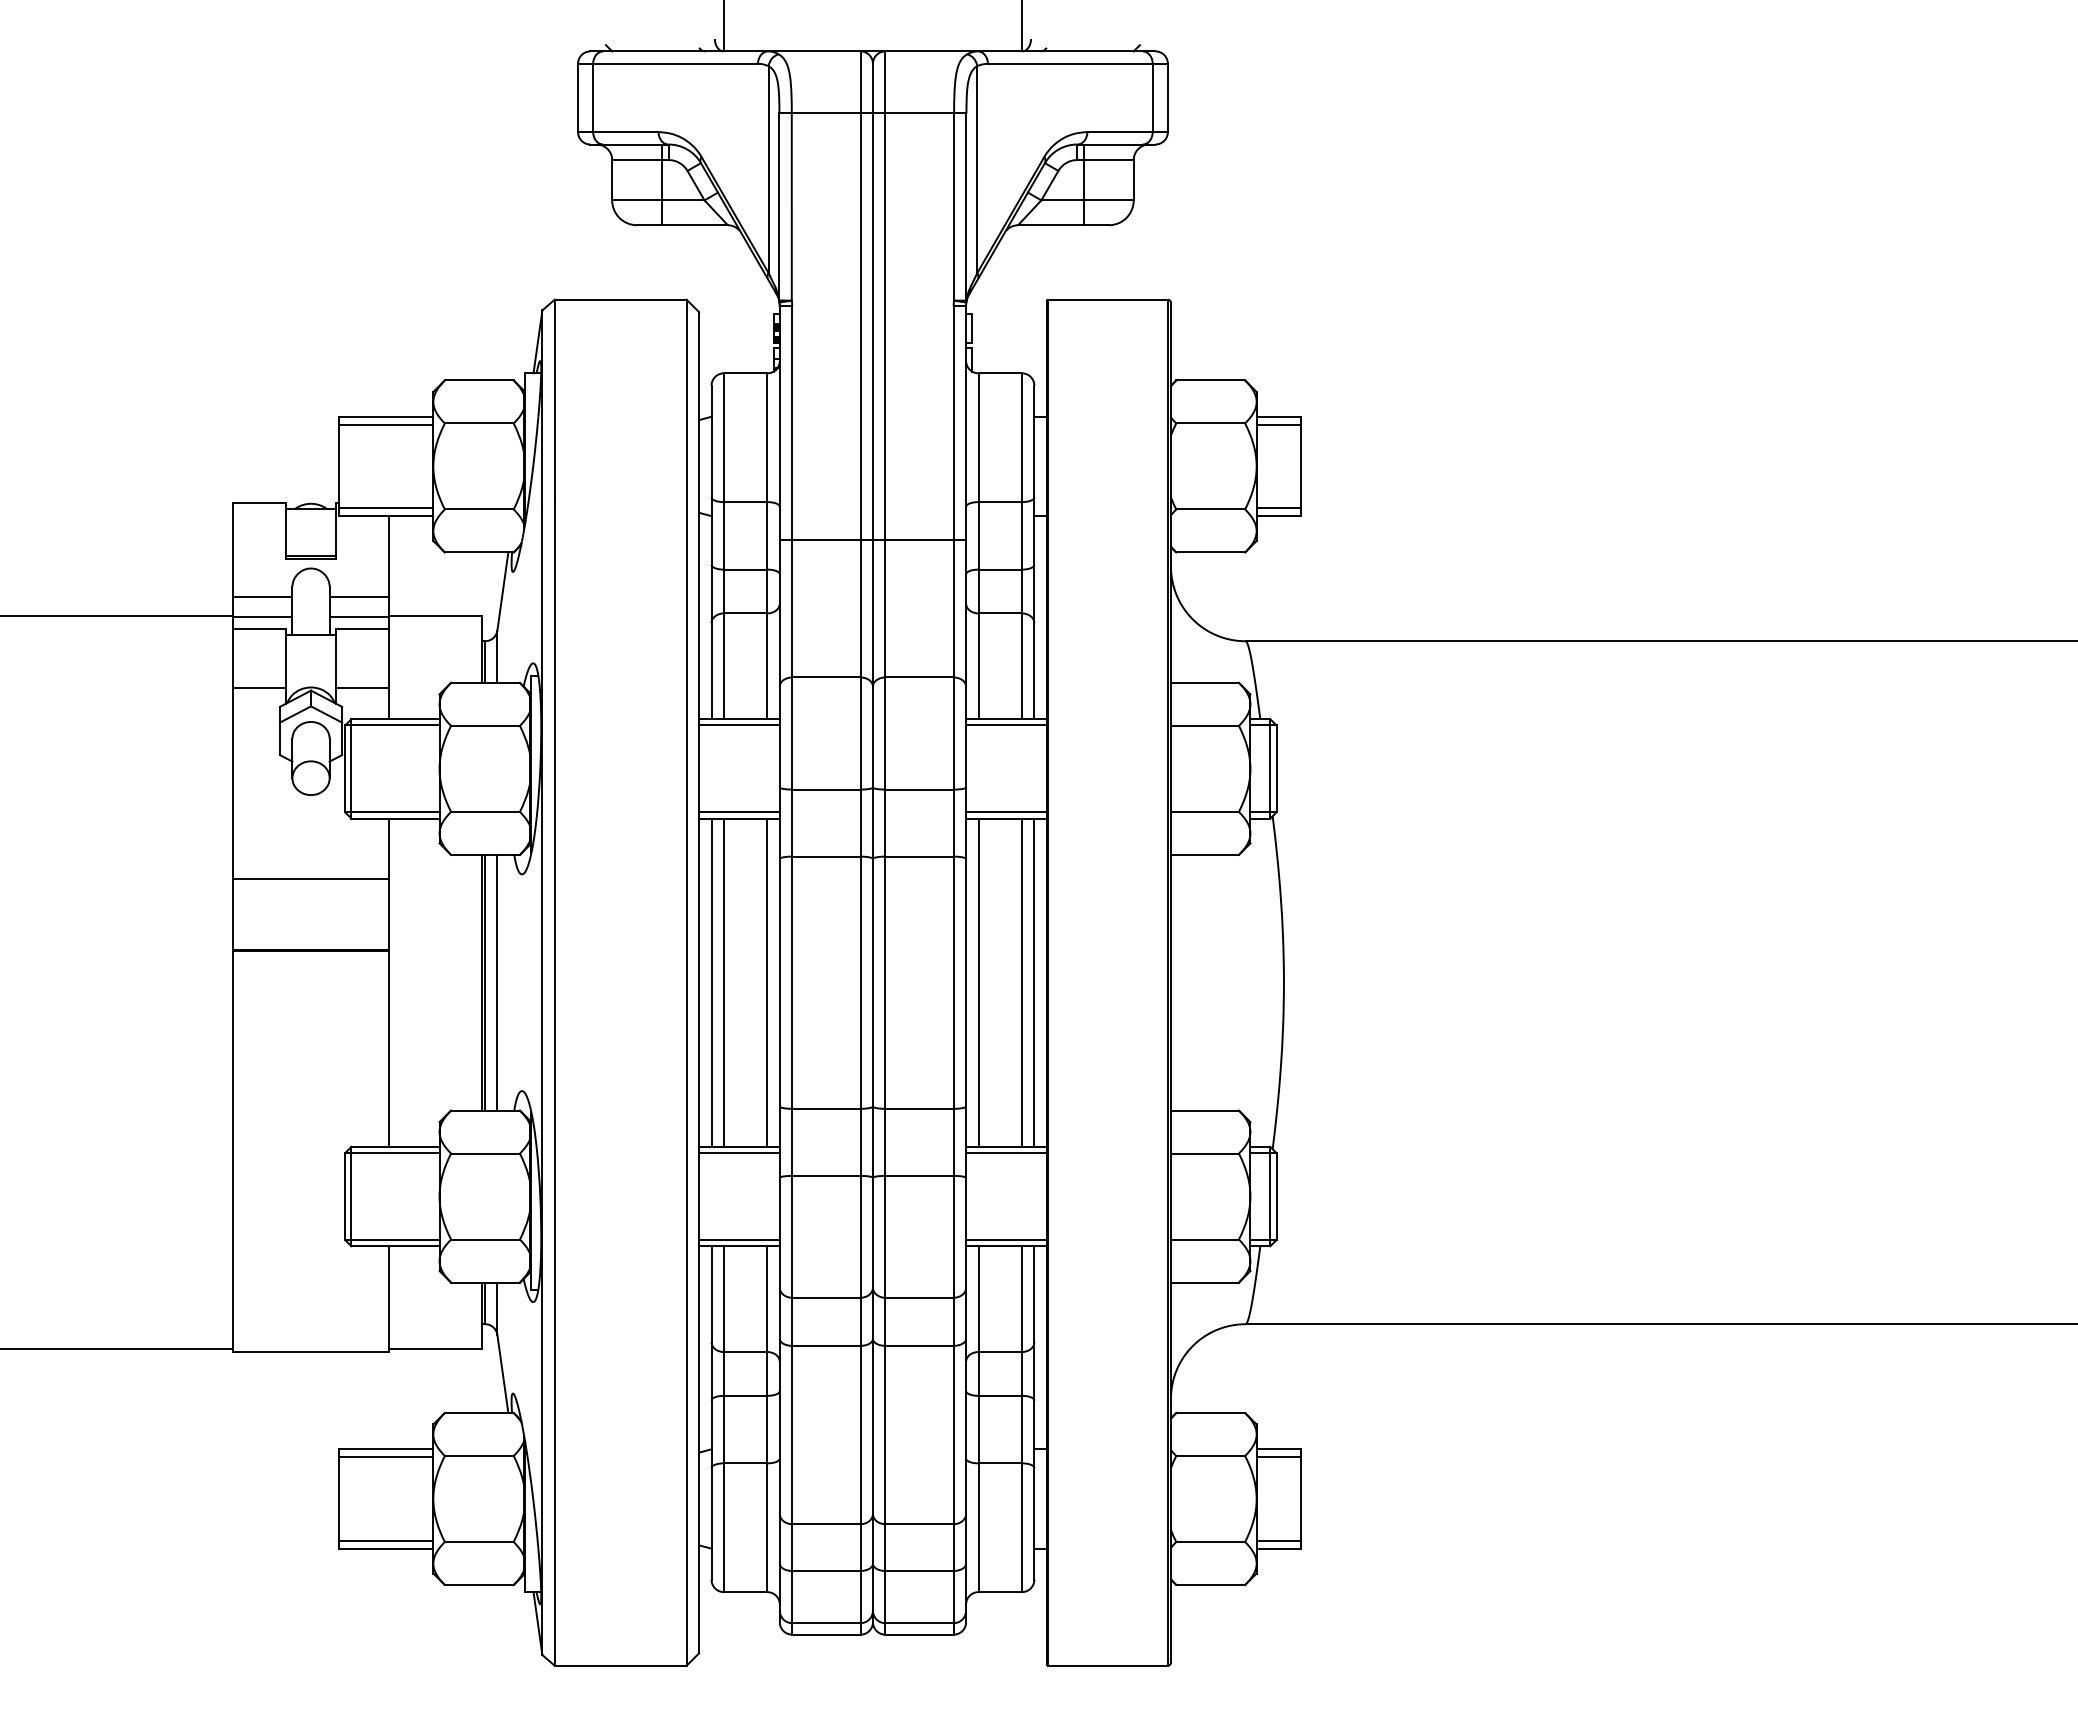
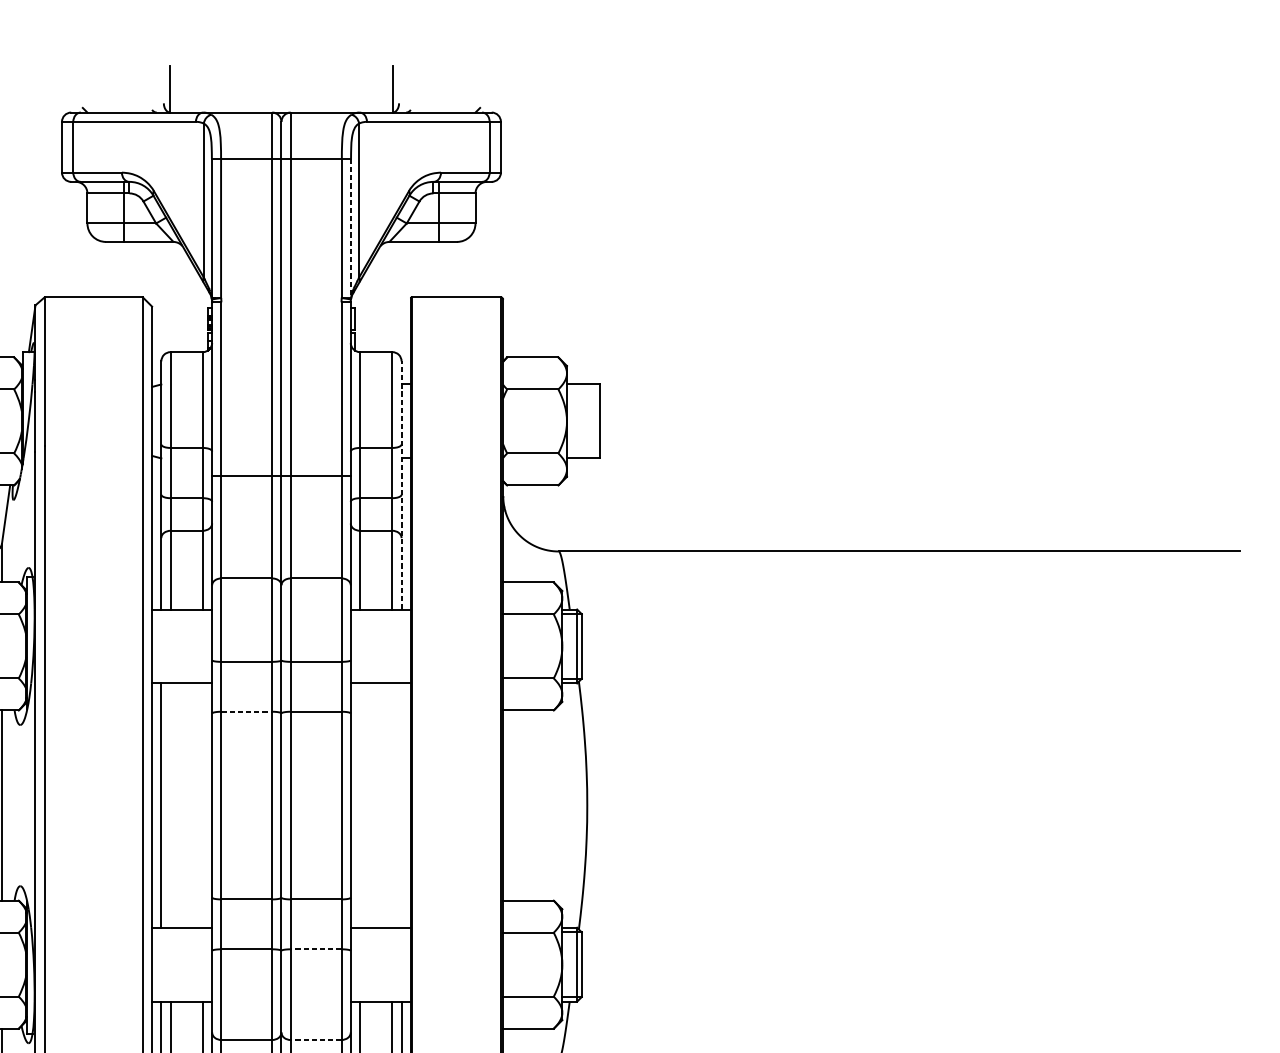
line: (966, 207) -> (351, 228), solid -> dashed
line: (1278, 424) -> (583, 390), removed
line: (1278, 508) -> (583, 452), removed
line: (1034, 552) -> (401, 485), solid -> dashed
line: (739, 725) -> (182, 614), removed
line: (1006, 725) -> (380, 614), removed
line: (739, 812) -> (182, 678), removed
line: (1006, 812) -> (380, 678), removed
line: (826, 856) -> (246, 711), solid -> dashed
line: (723, 982) -> (170, 805), removed
line: (767, 982) -> (203, 805), removed
line: (978, 982) -> (360, 805), removed
line: (1021, 982) -> (392, 805), removed
line: (1034, 982) -> (401, 805), removed
line: (739, 1153) -> (182, 932), removed
line: (1006, 1153) -> (380, 932), removed
line: (919, 1175) -> (316, 949), solid -> dashed
line: (739, 1240) -> (182, 997), removed
line: (1006, 1240) -> (380, 997), removed
line: (919, 1297) -> (316, 1039), solid -> dashed

